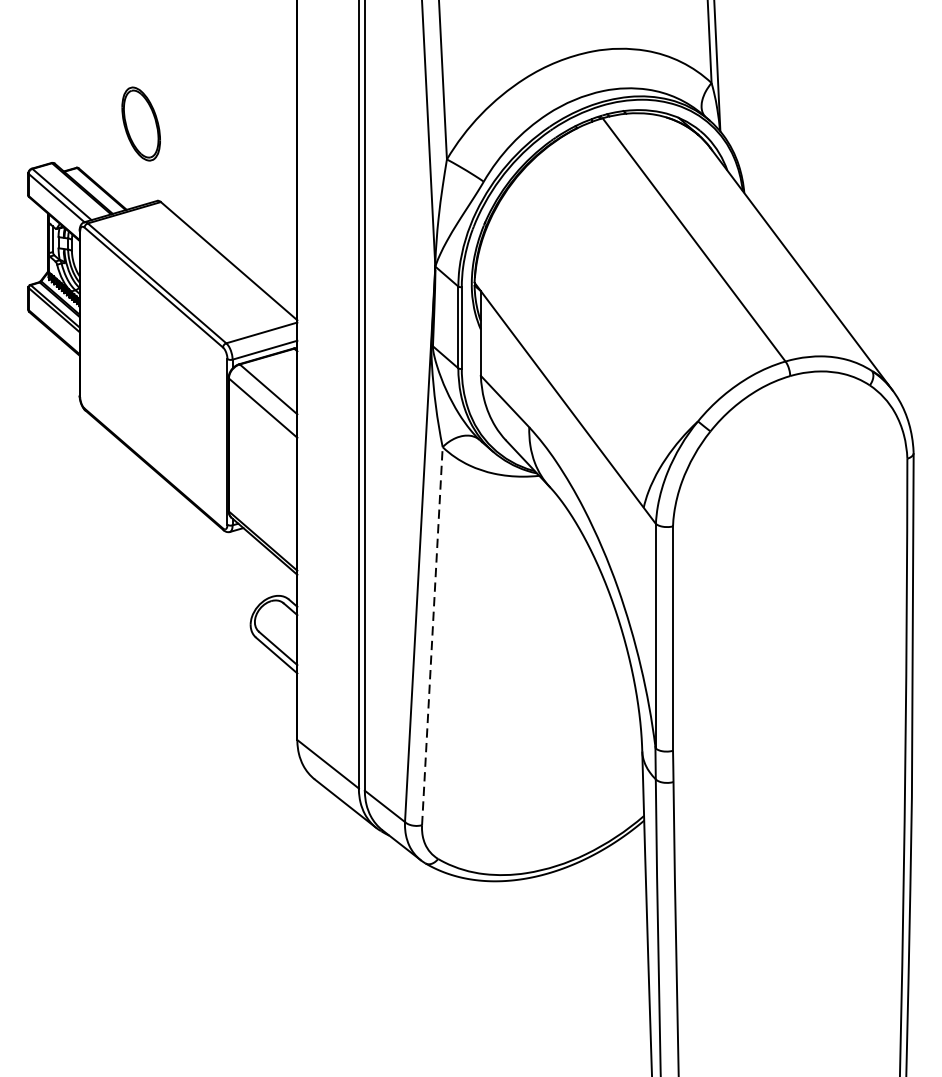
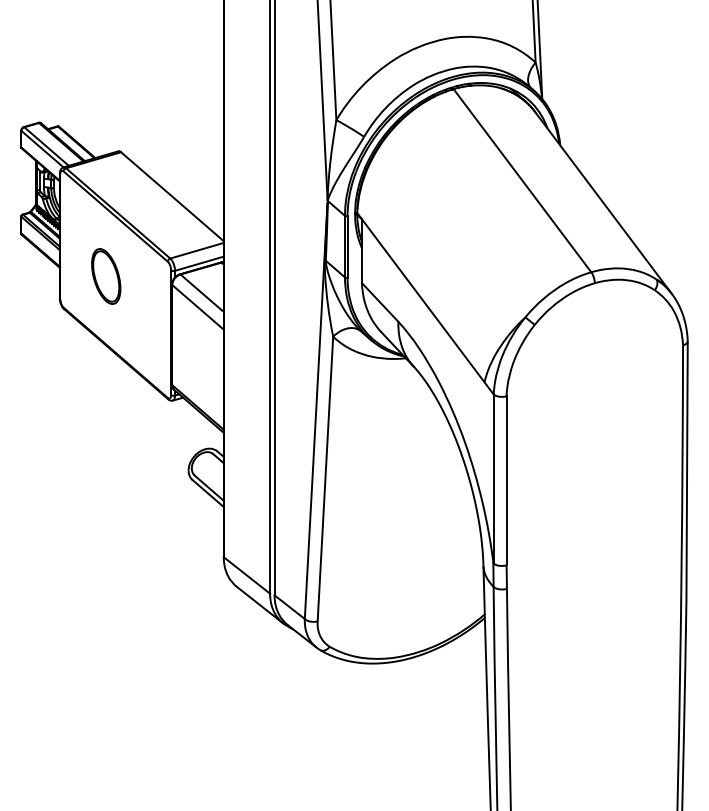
part: (141, 124) -> (106, 276), moved
line: (432, 636) -> (325, 479), dashed -> solid

